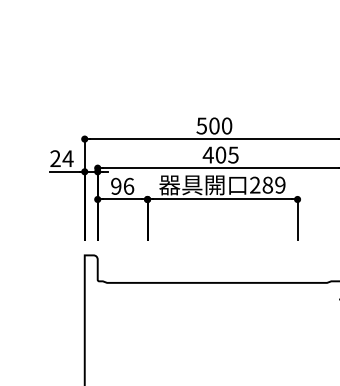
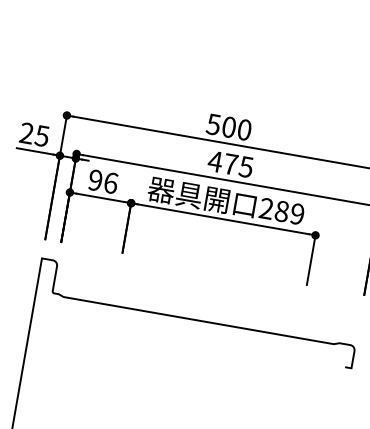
text: (220, 154) -> (230, 163), 405 -> 475
text: (67, 158) -> (41, 135), 24 -> 25

